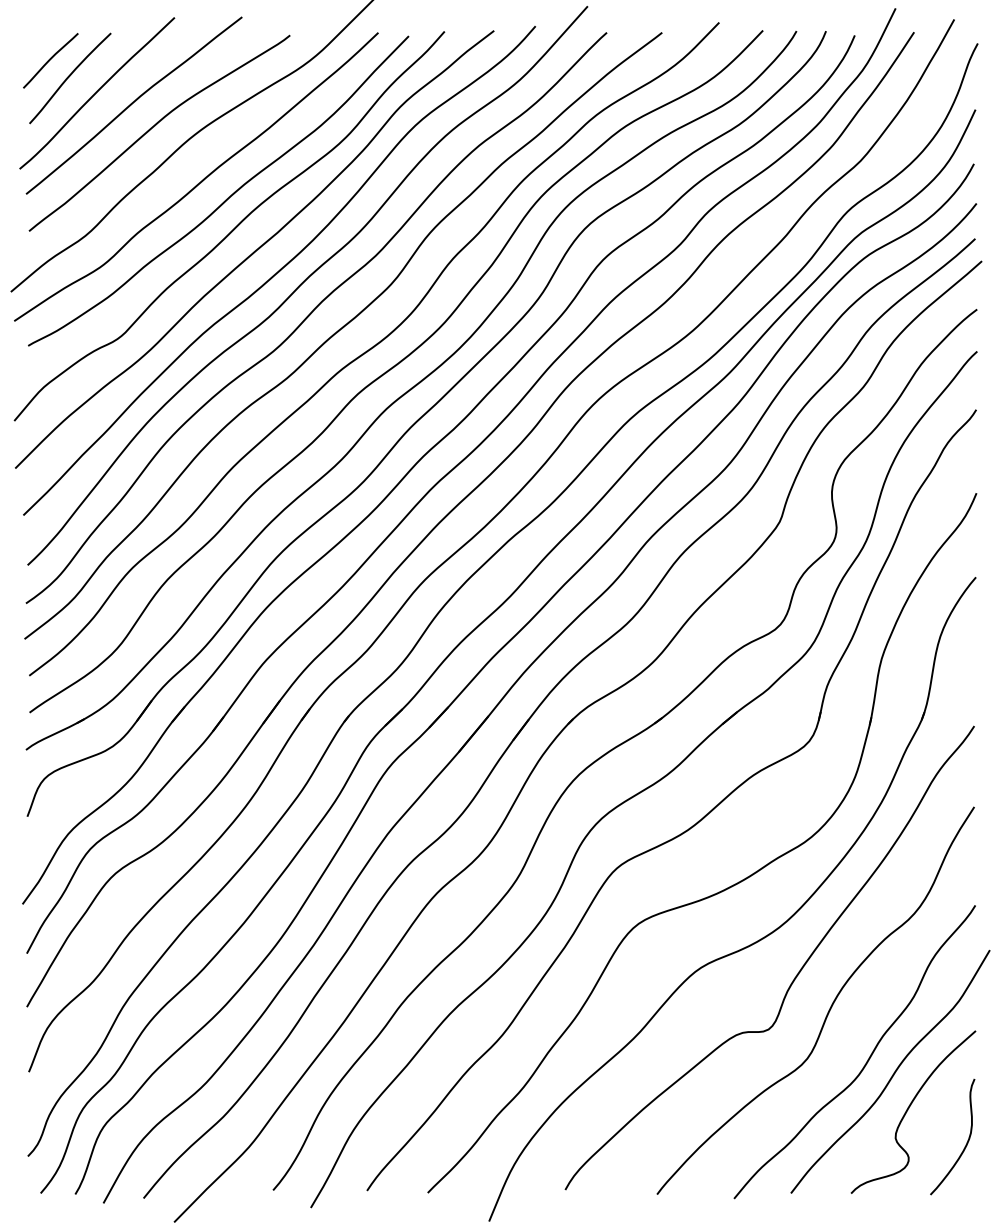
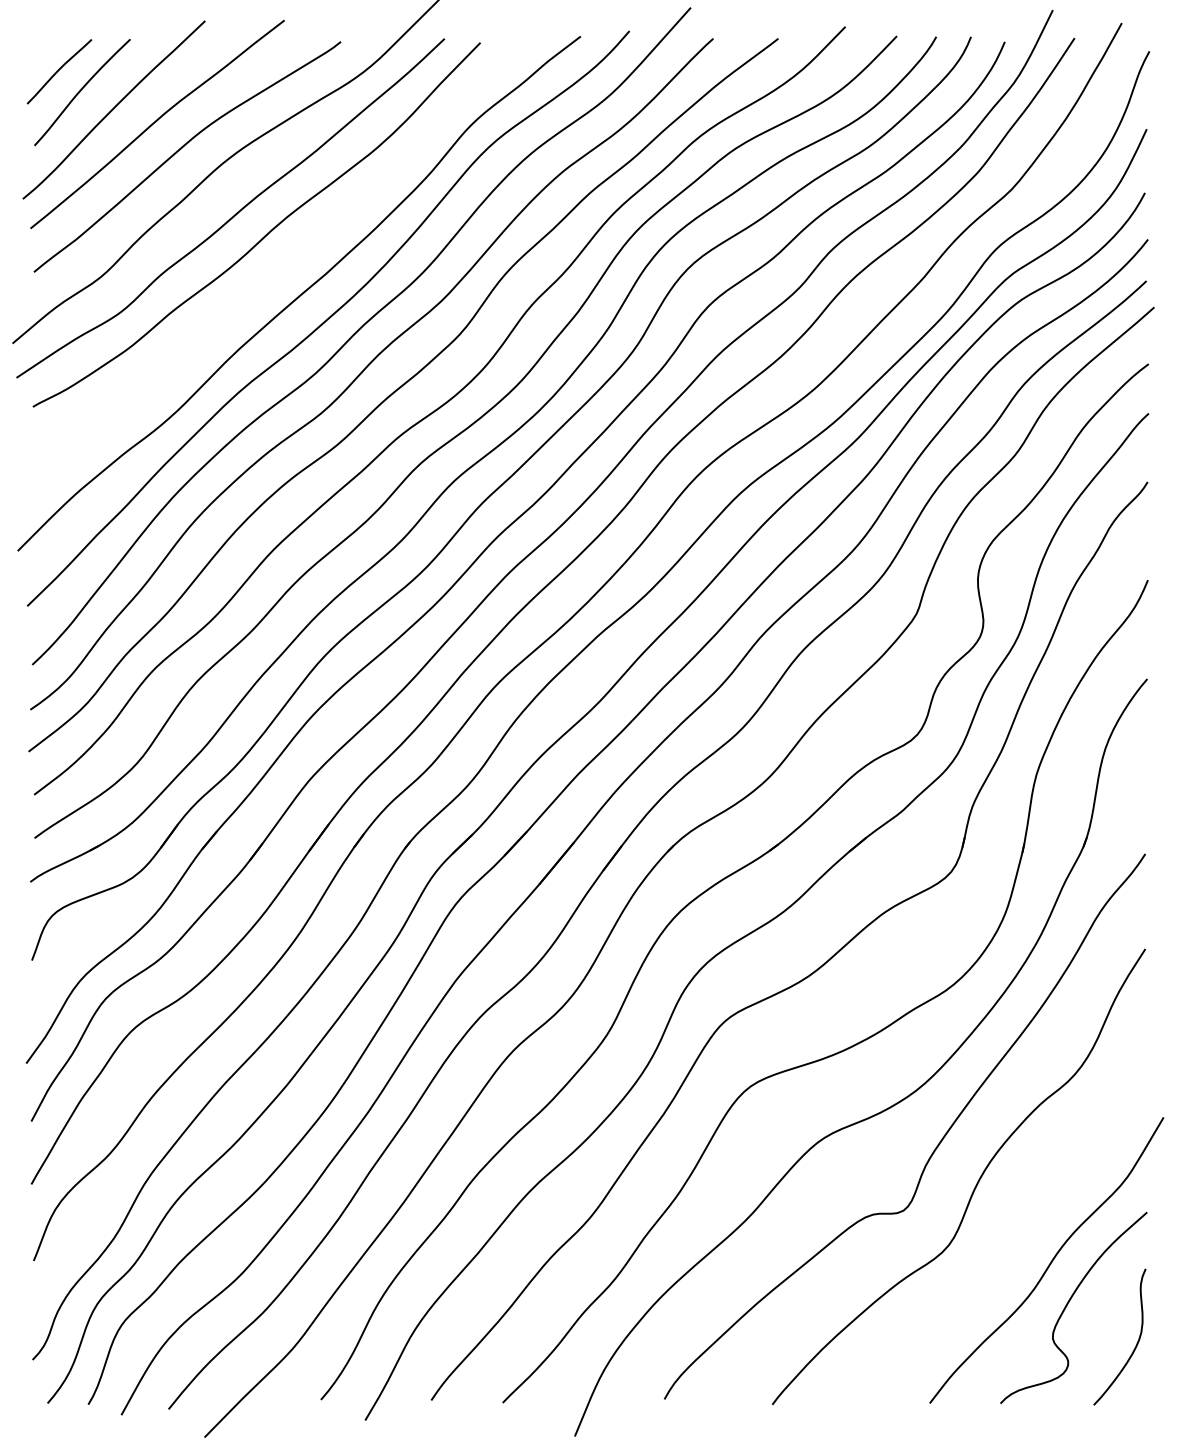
curve: (232, 228) -> (273, 269), removed
curve: (866, 1061) -> (1018, 1248), removed

